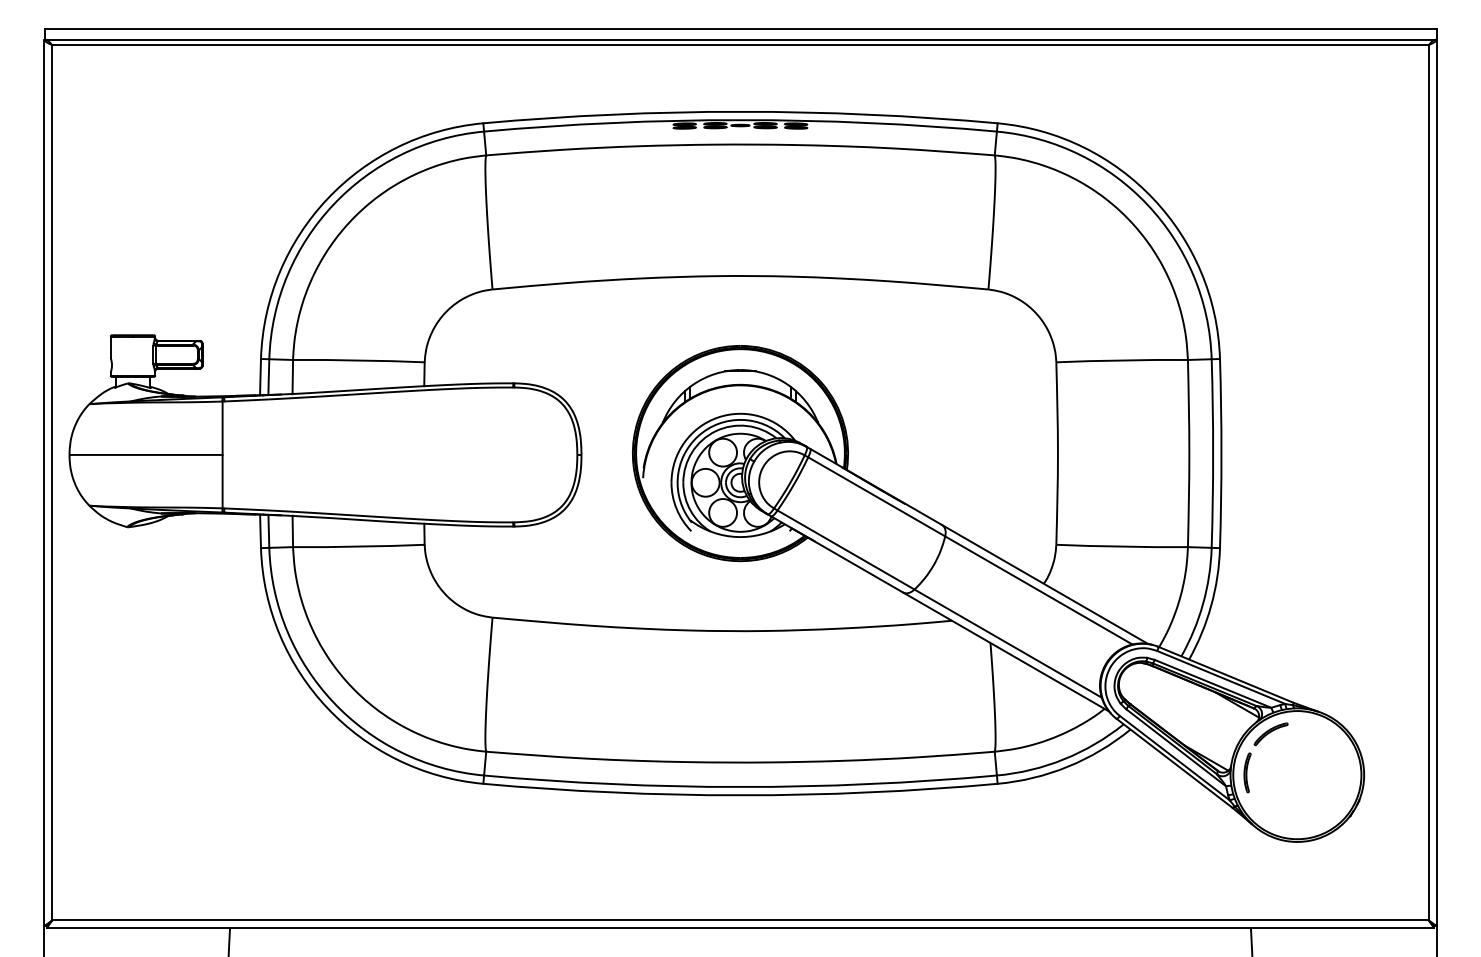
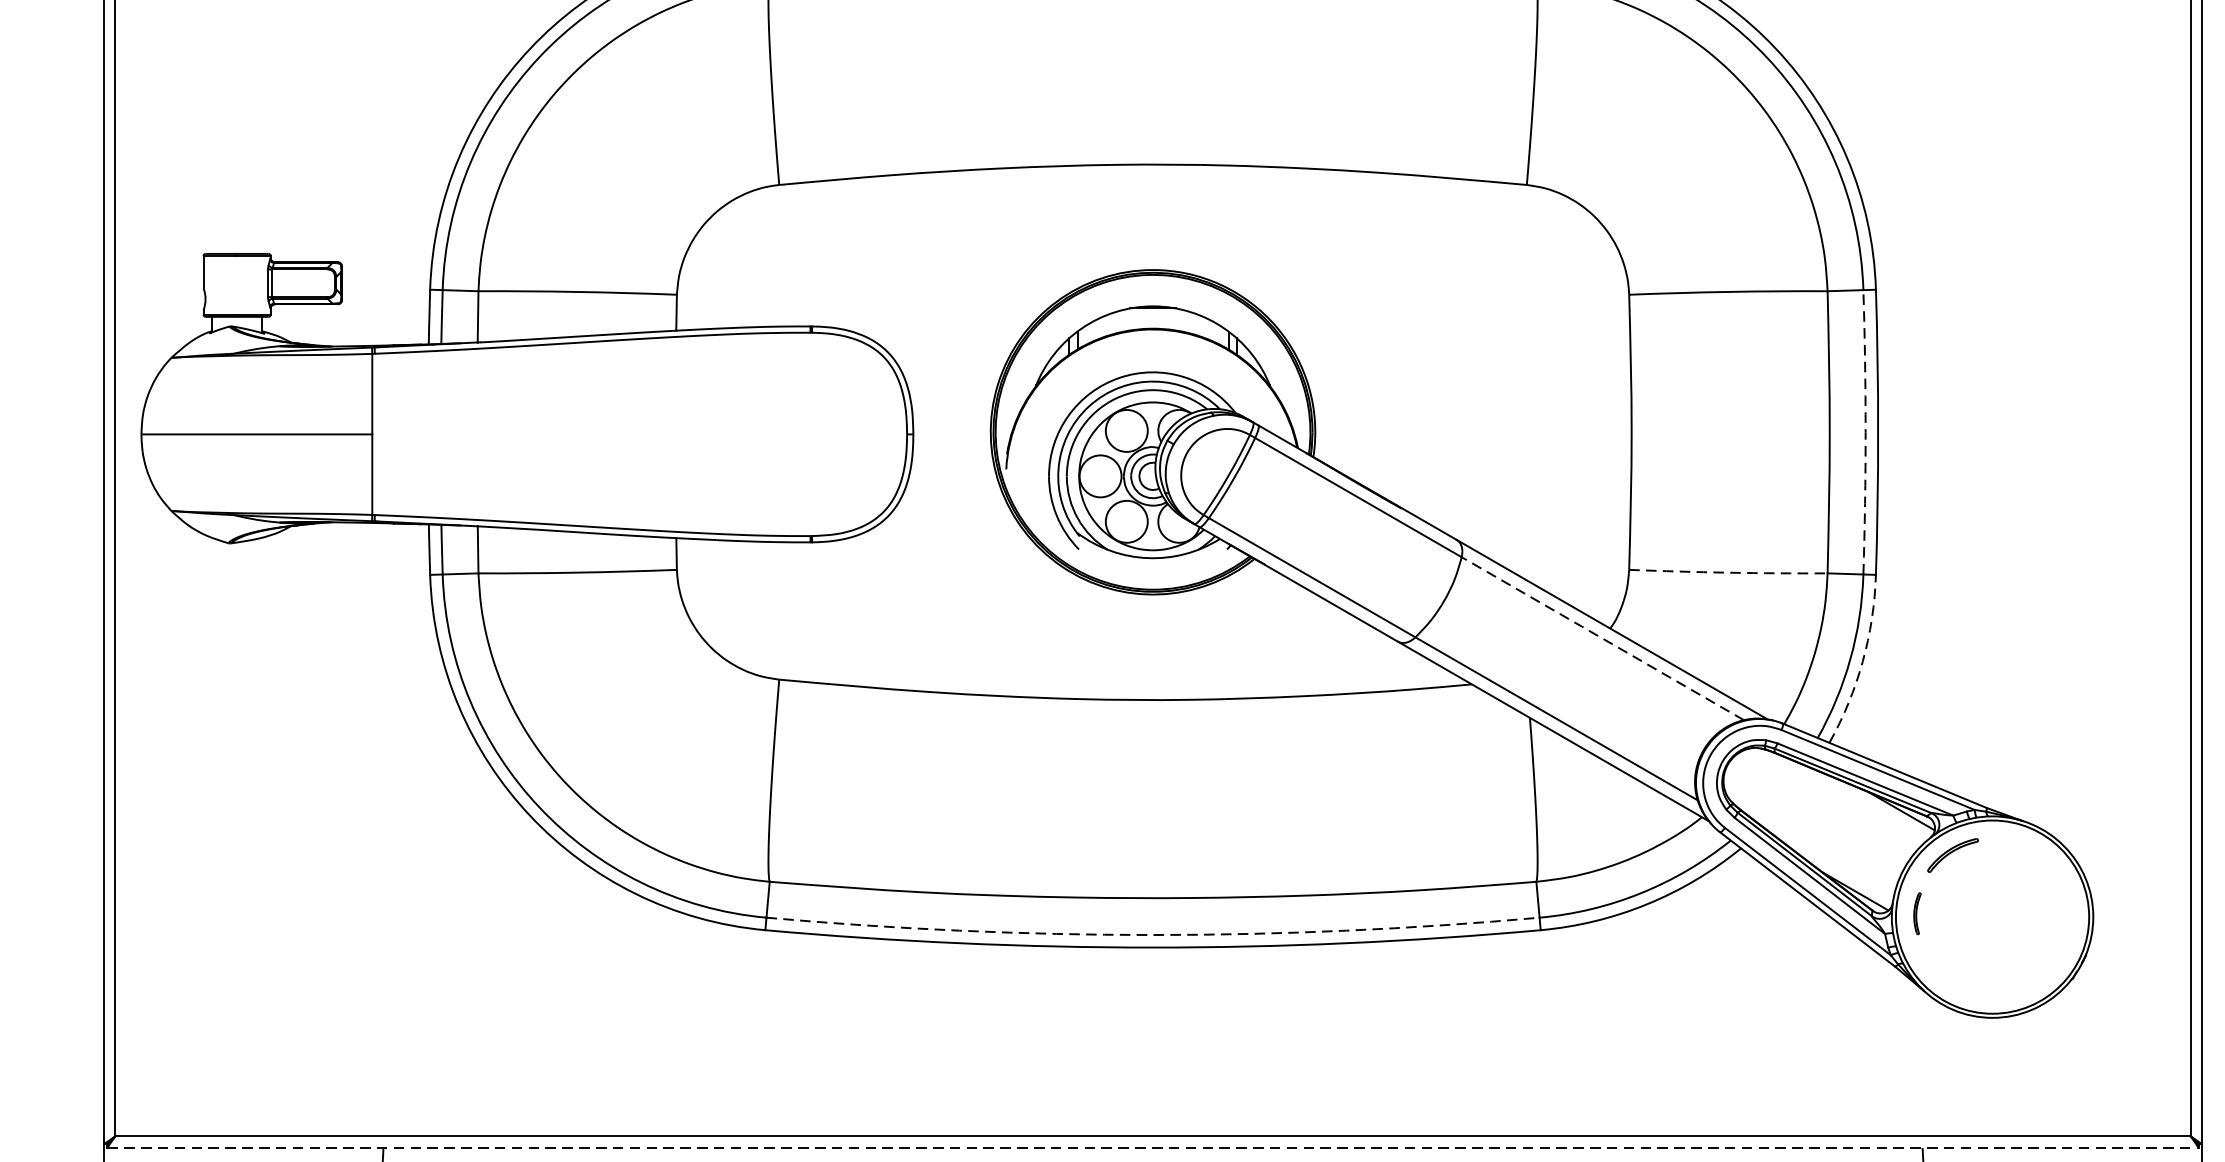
arc: (1213, 453) -> (1866, 432), solid -> dashed
arc: (1122, 546) -> (1728, 572), solid -> dashed
line: (1038, 590) -> (1602, 638), solid -> dashed
arc: (1211, 605) -> (1863, 661), solid -> dashed
part: (1247, 772) -> (1917, 913), size x0.7
arc: (740, 787) -> (1153, 935), solid -> dashed
line: (740, 928) -> (1153, 1148), solid -> dashed

